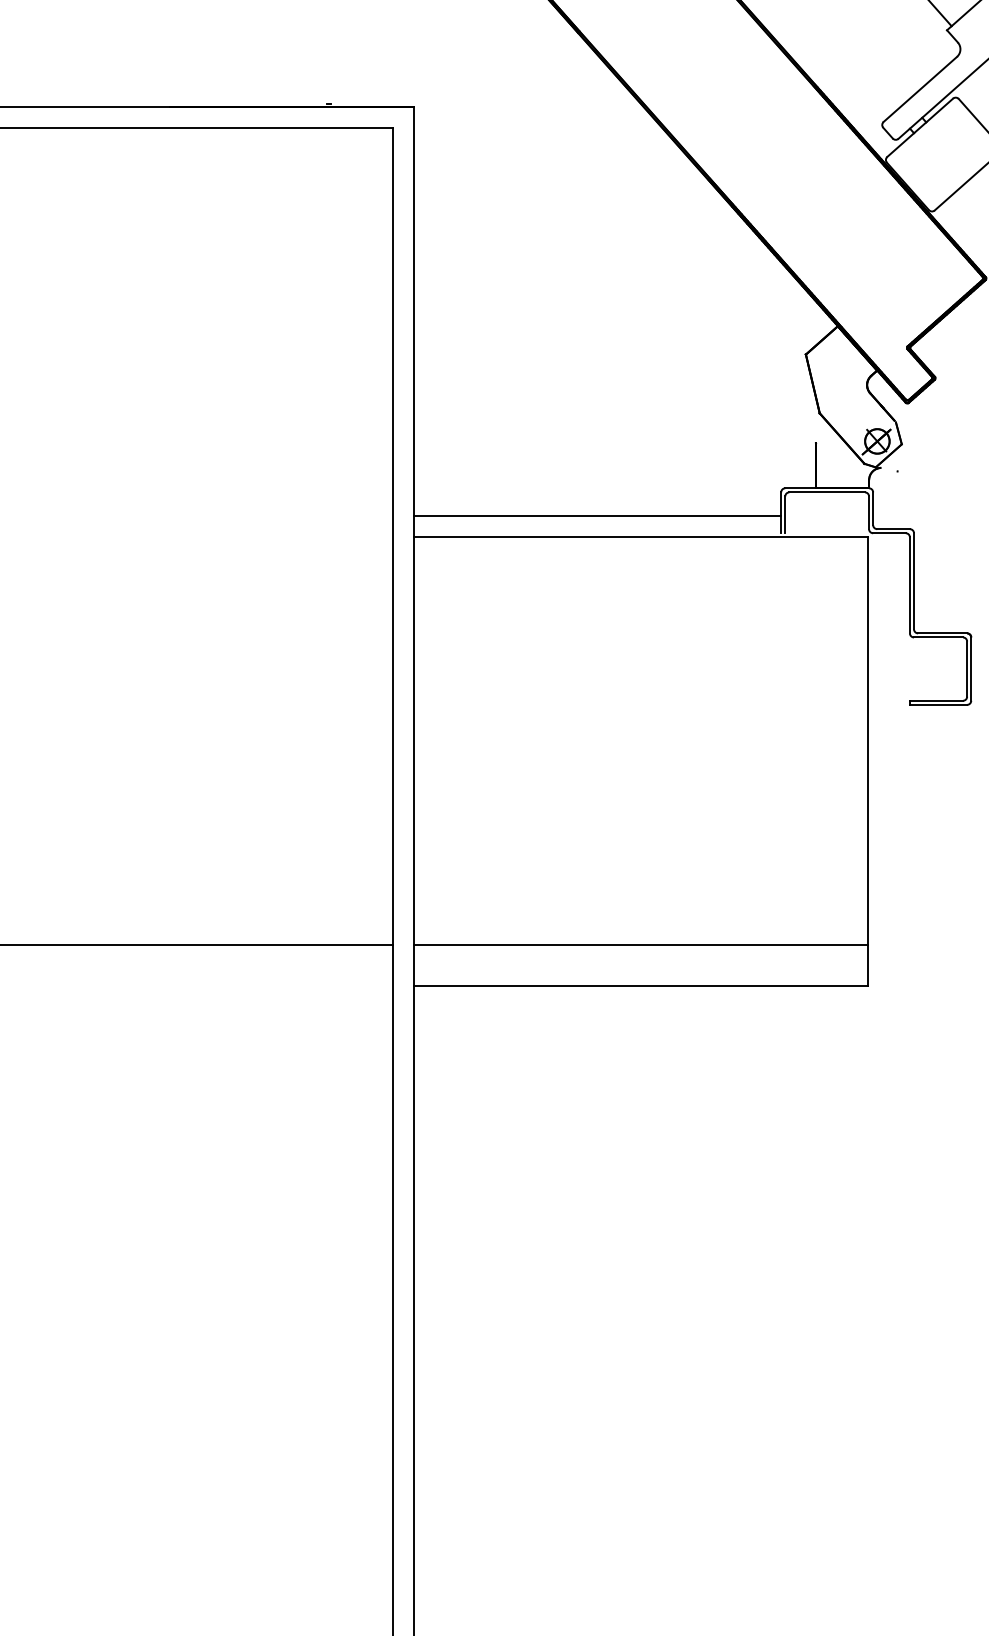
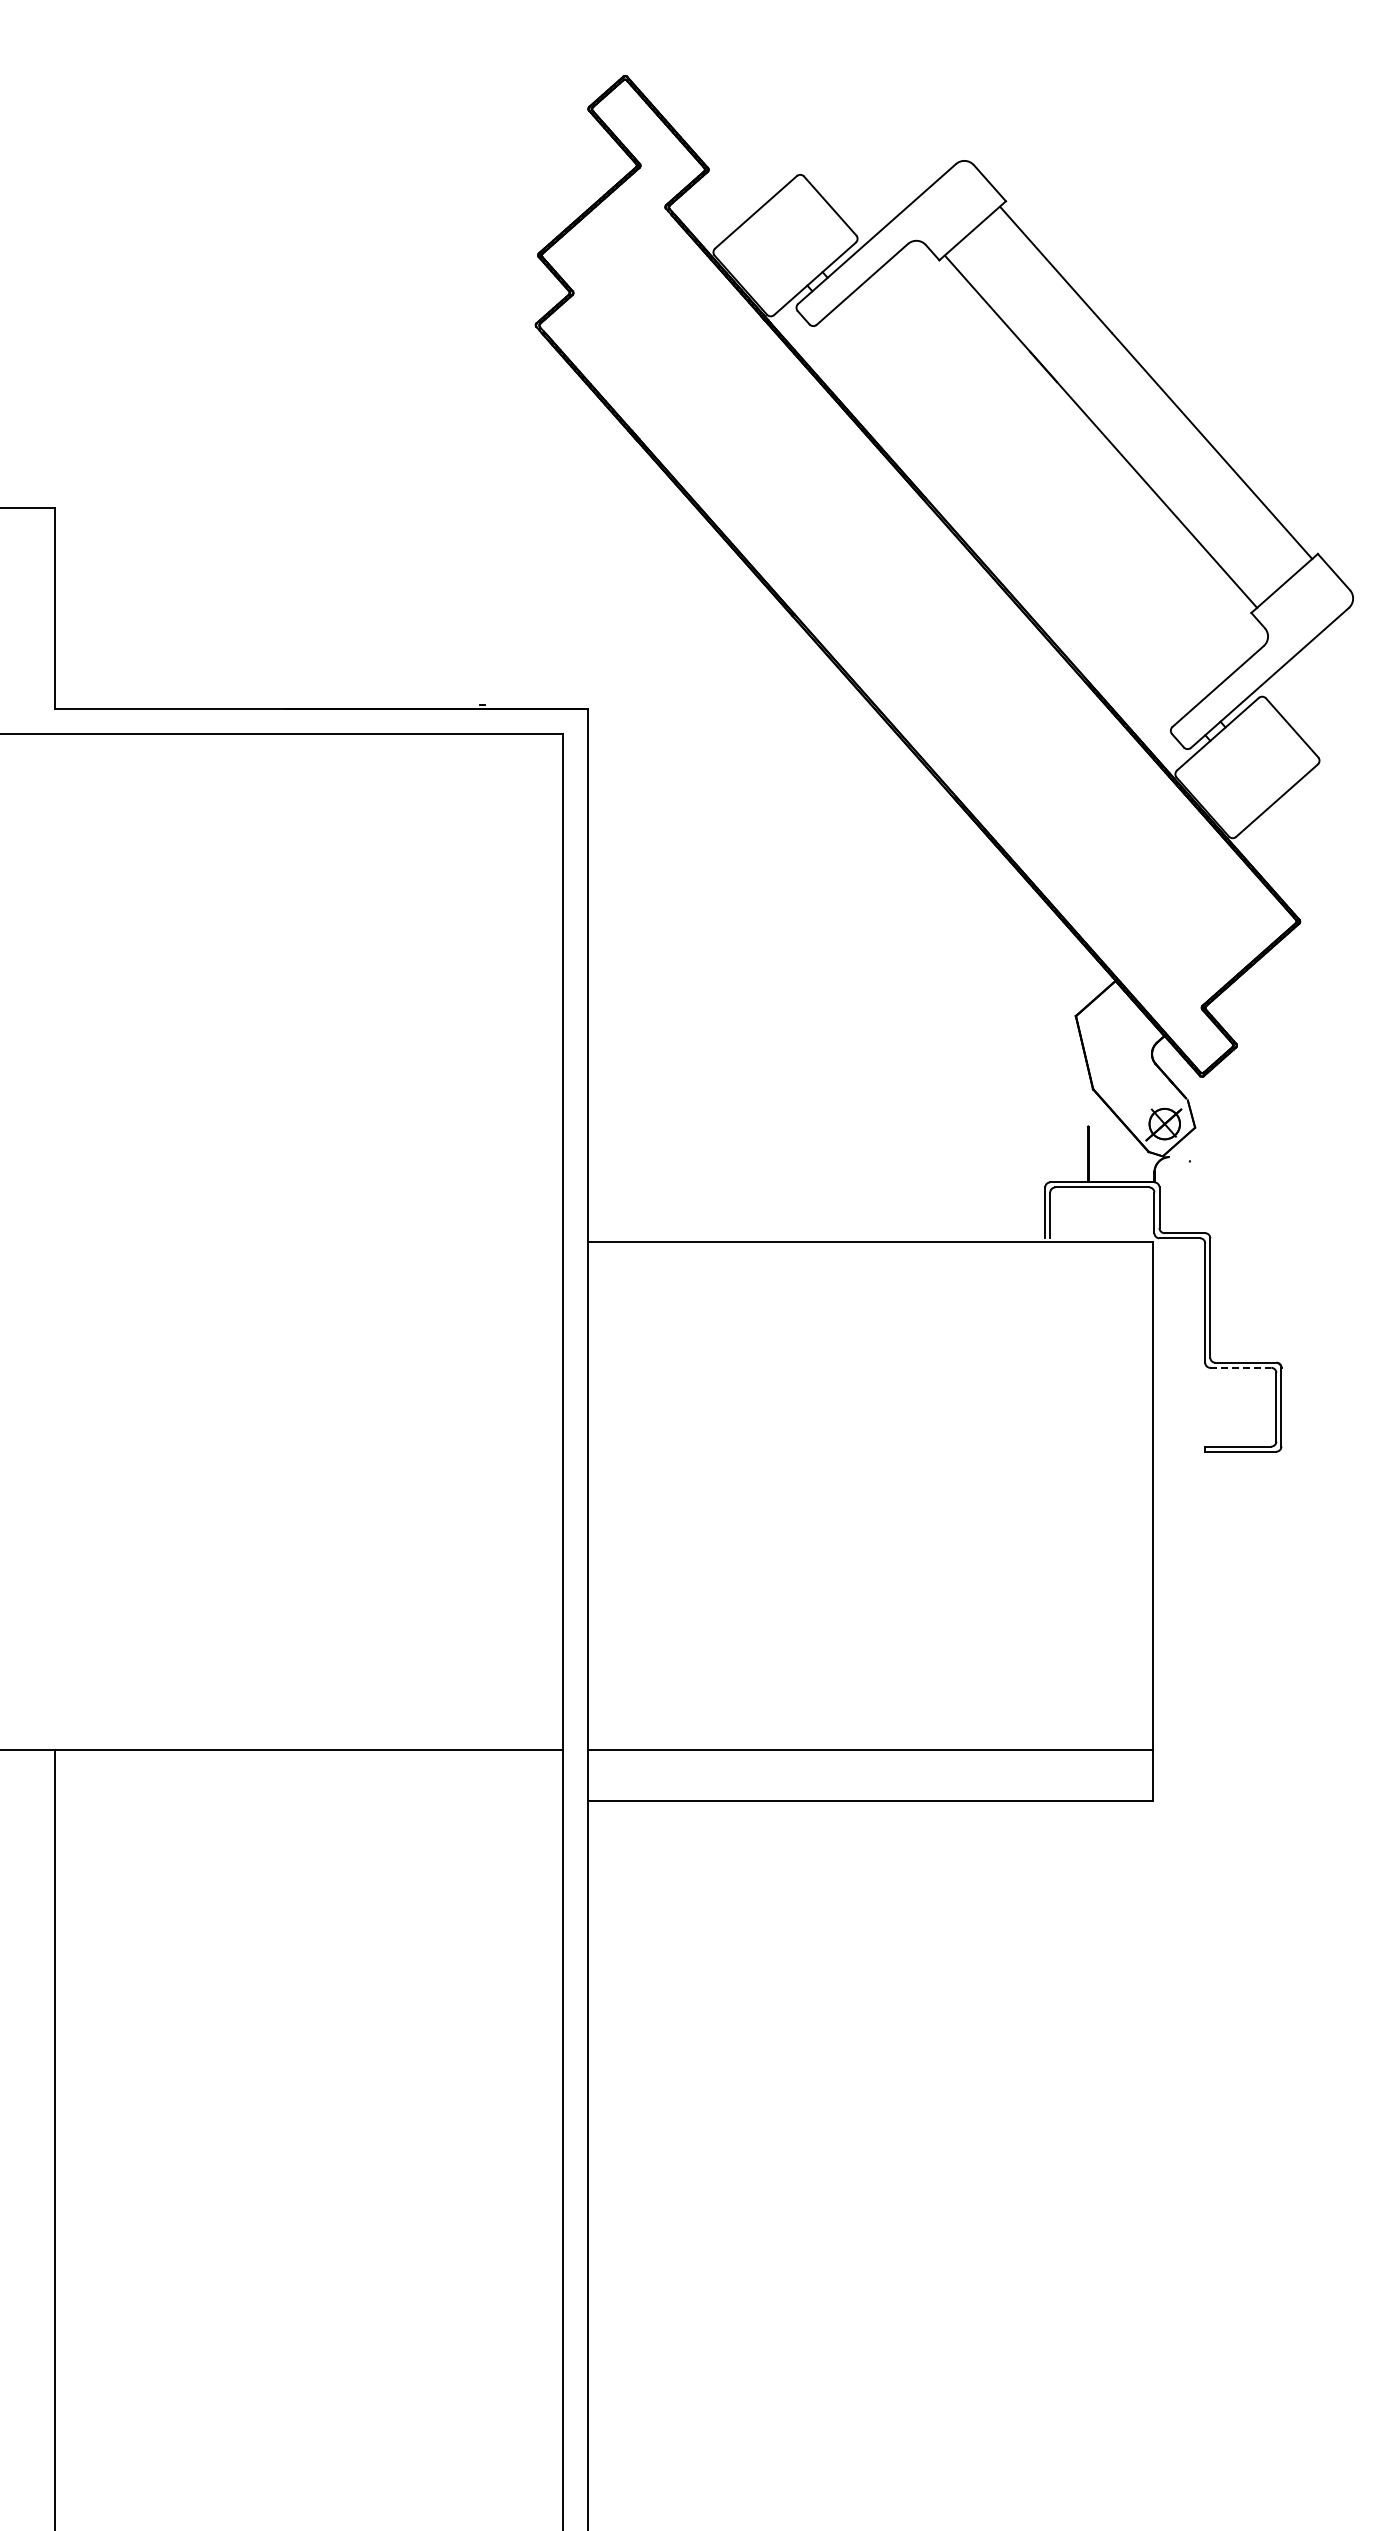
line: (597, 515) -> (816, 1216), removed
line: (939, 637) -> (1241, 1367), solid -> dashed

